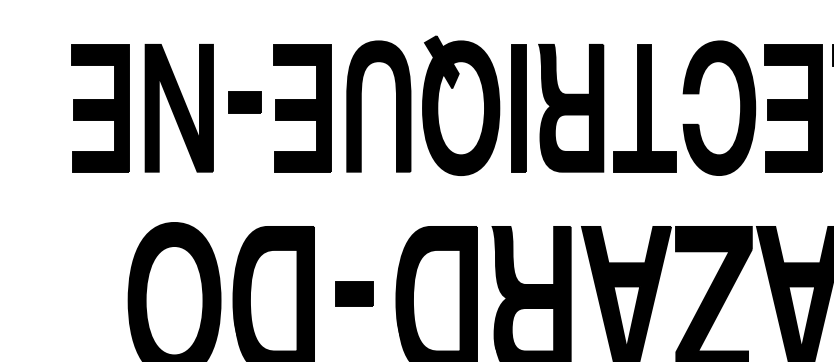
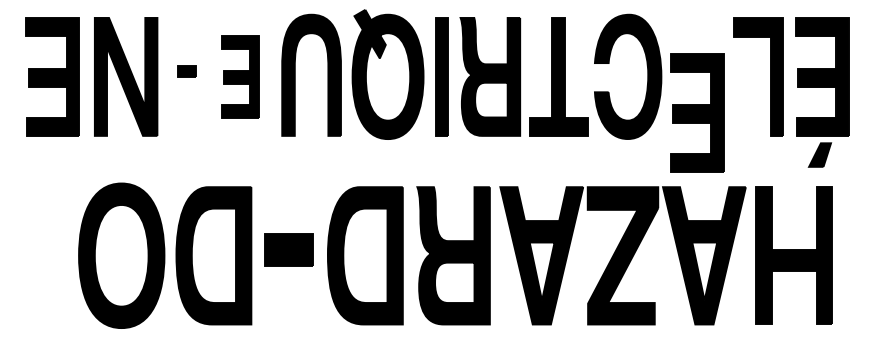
part: (244, 102) -> (186, 71), size x0.6
part: (302, 107) -> (240, 76), size x0.7
part: (794, 107) -> (697, 112), moved
part: (354, 293) -> (288, 249), size x1.4

